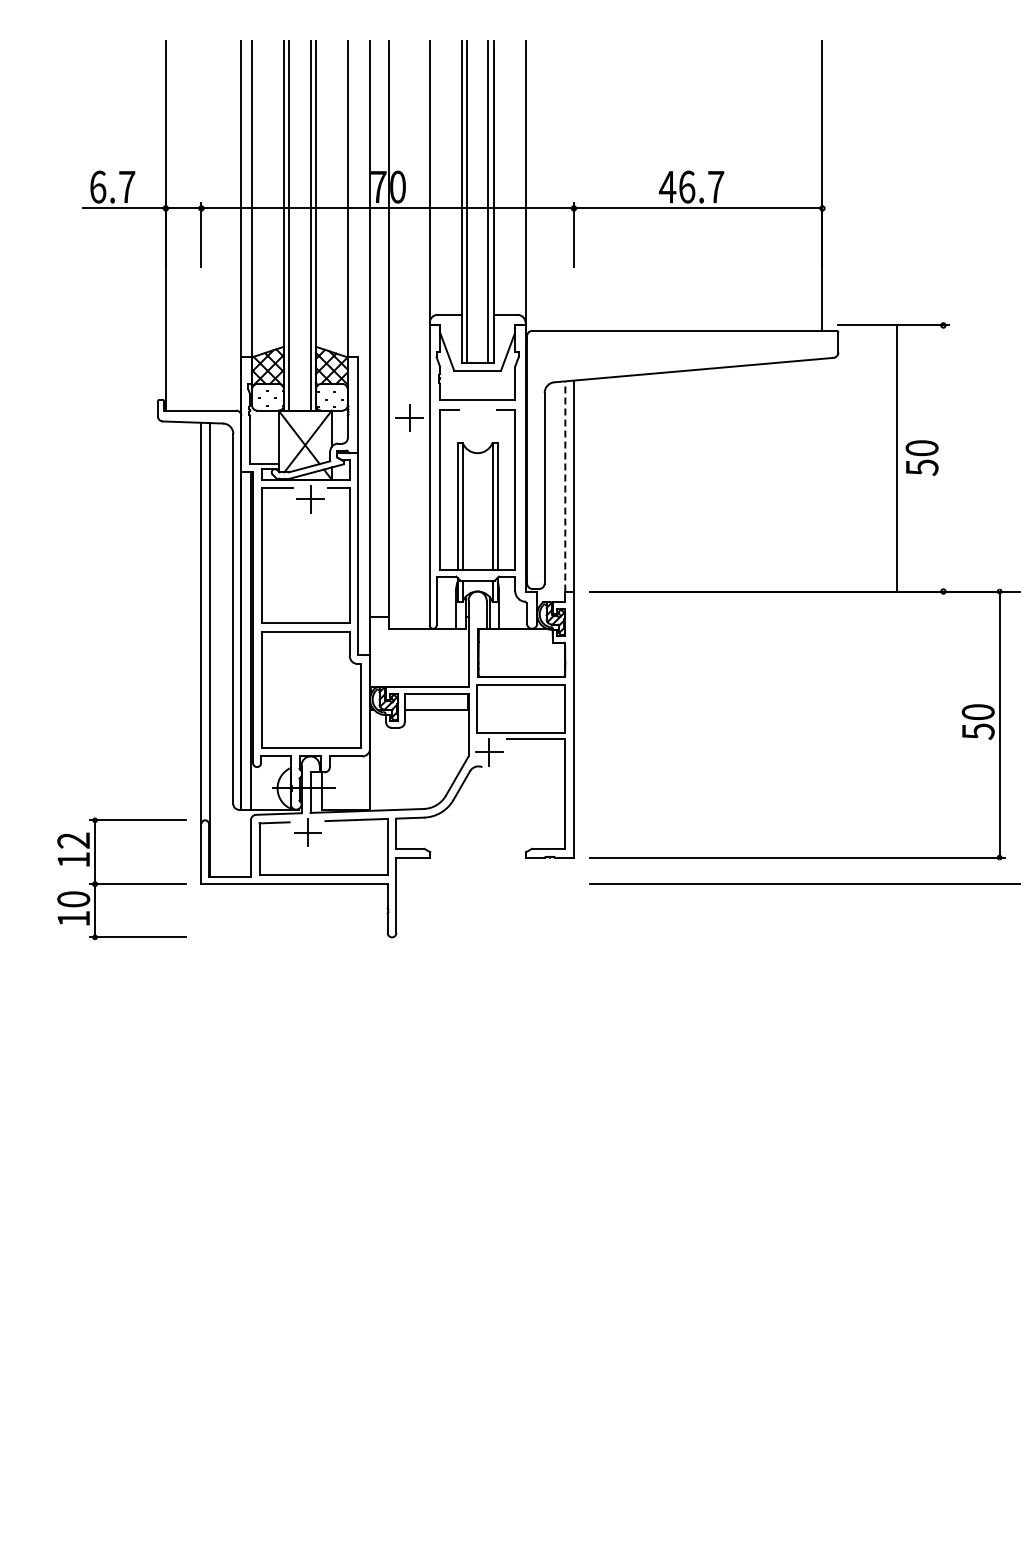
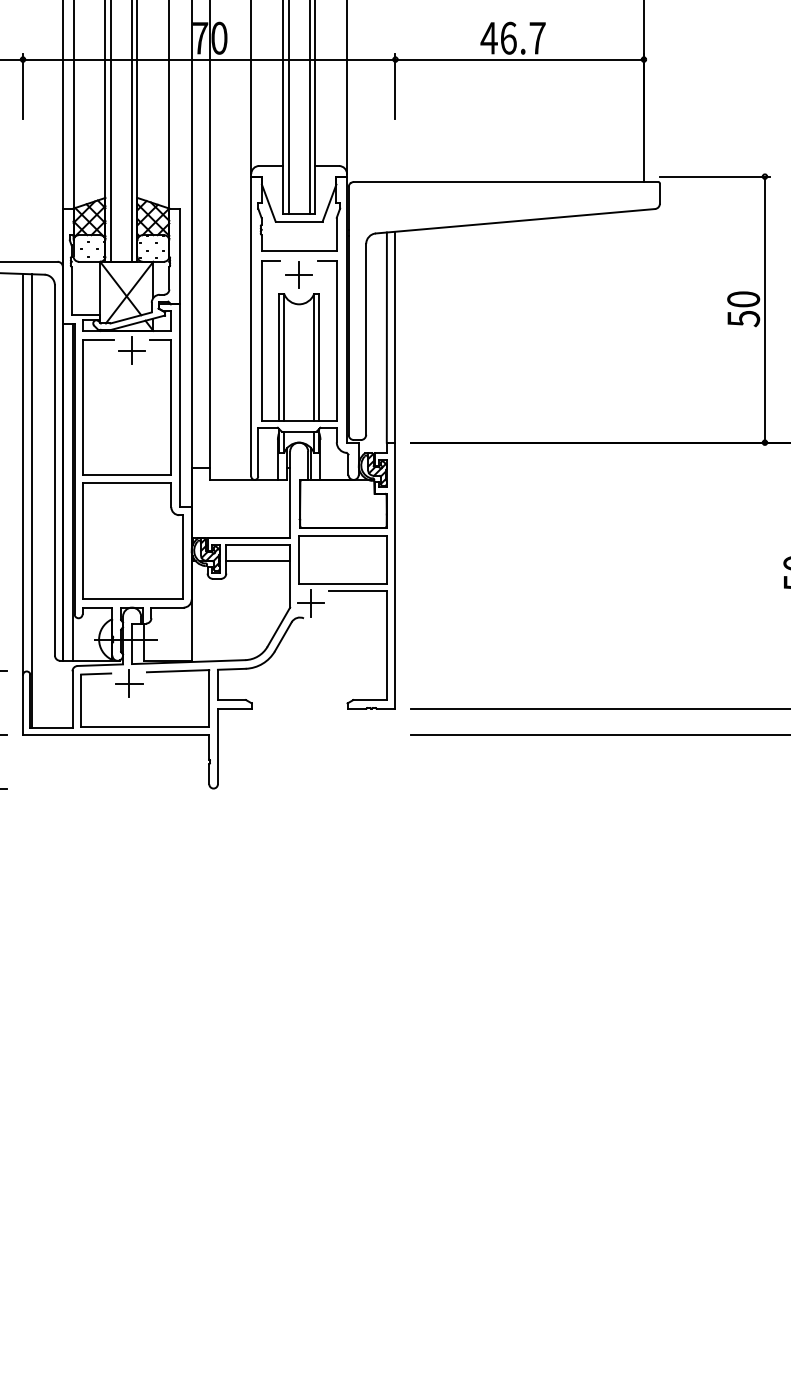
part: (409, 417) -> (299, 274), moved
line: (897, 458) -> (765, 309), moved
line: (565, 485) -> (387, 336), dashed -> solid

